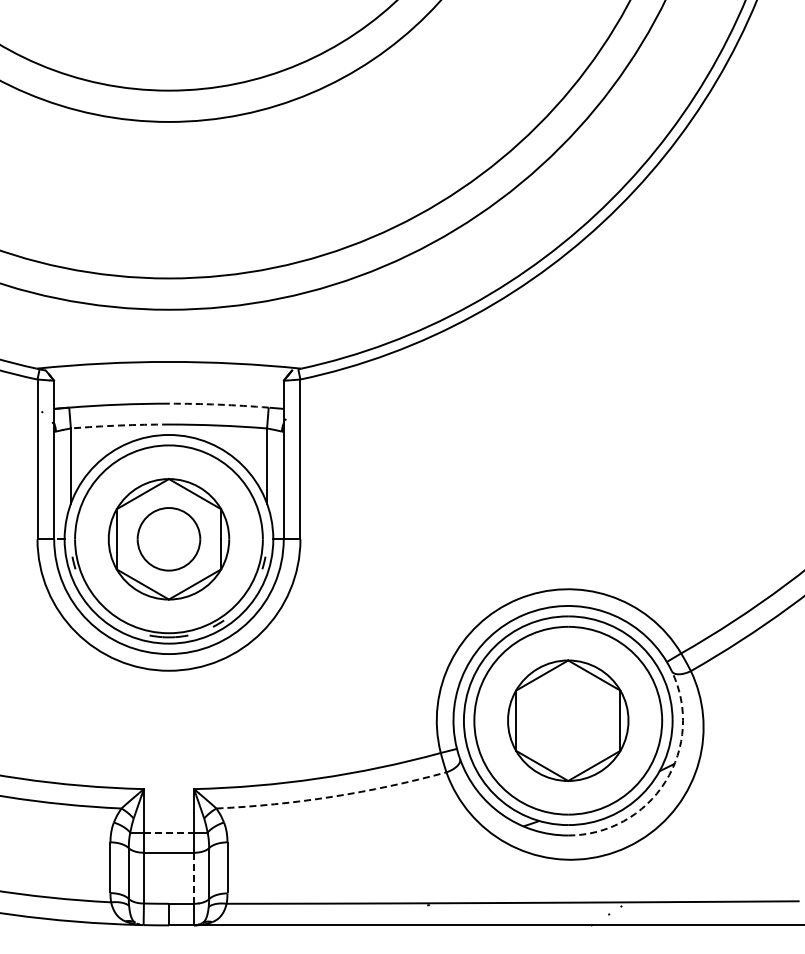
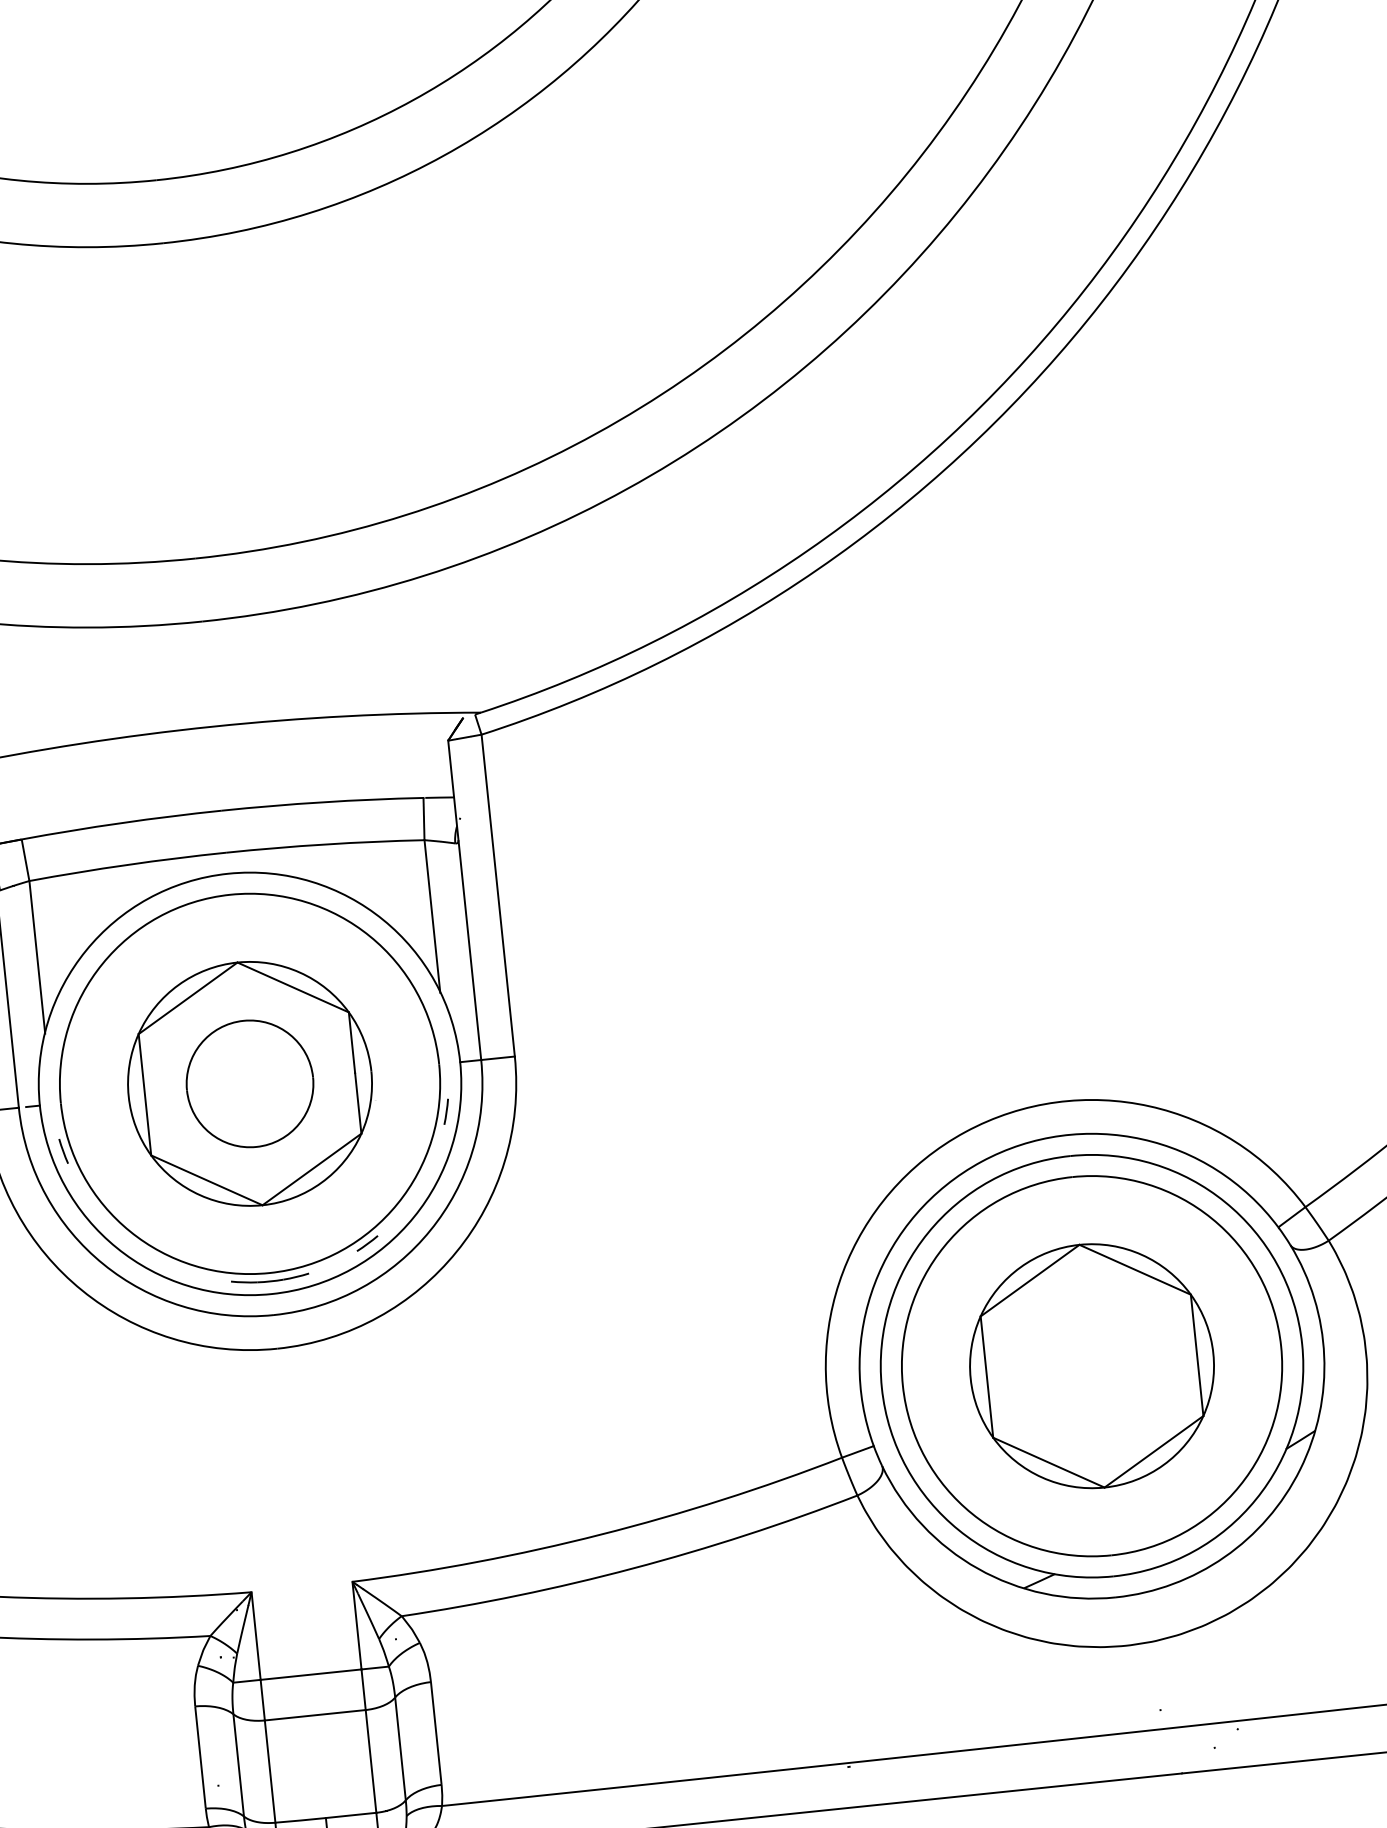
arc: (218, 404) -> (321, 802), dashed -> solid
arc: (119, 425) -> (126, 864), dashed -> solid
arc: (665, 781) -> (1300, 1468), dashed -> solid
arc: (332, 796) -> (632, 1567), dashed -> solid
line: (169, 832) -> (312, 1674), dashed -> solid
line: (194, 878) -> (372, 1761), dashed -> solid

